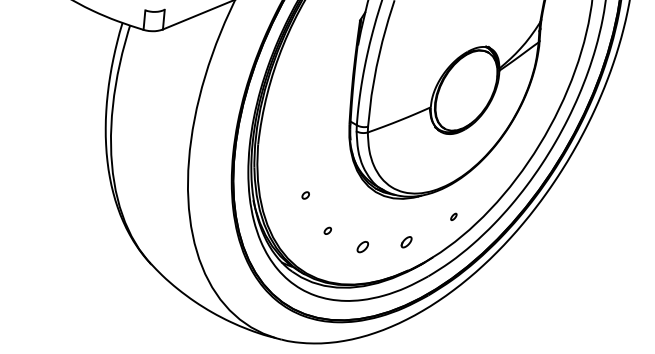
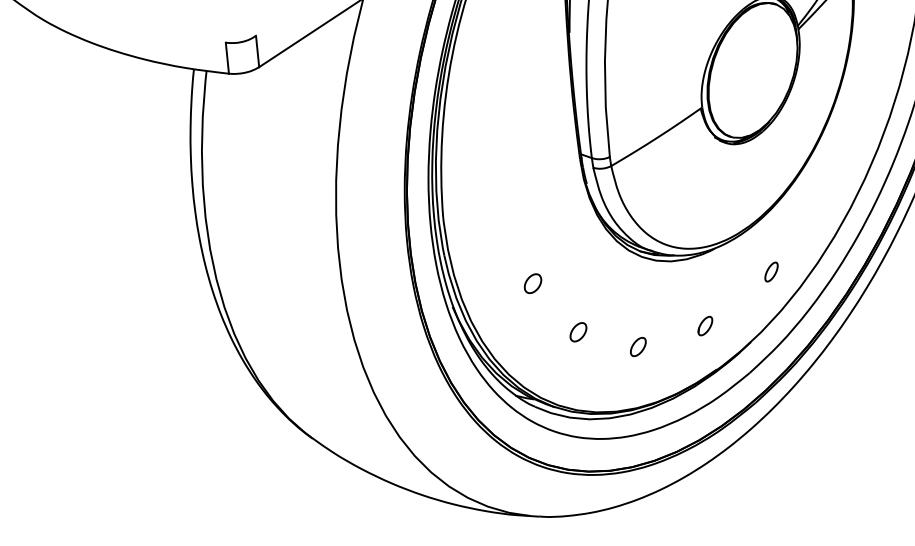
part: (305, 195) -> (532, 283), size x1.67
part: (453, 216) -> (770, 271), size x1.67
part: (327, 230) -> (577, 331), size x1.67

